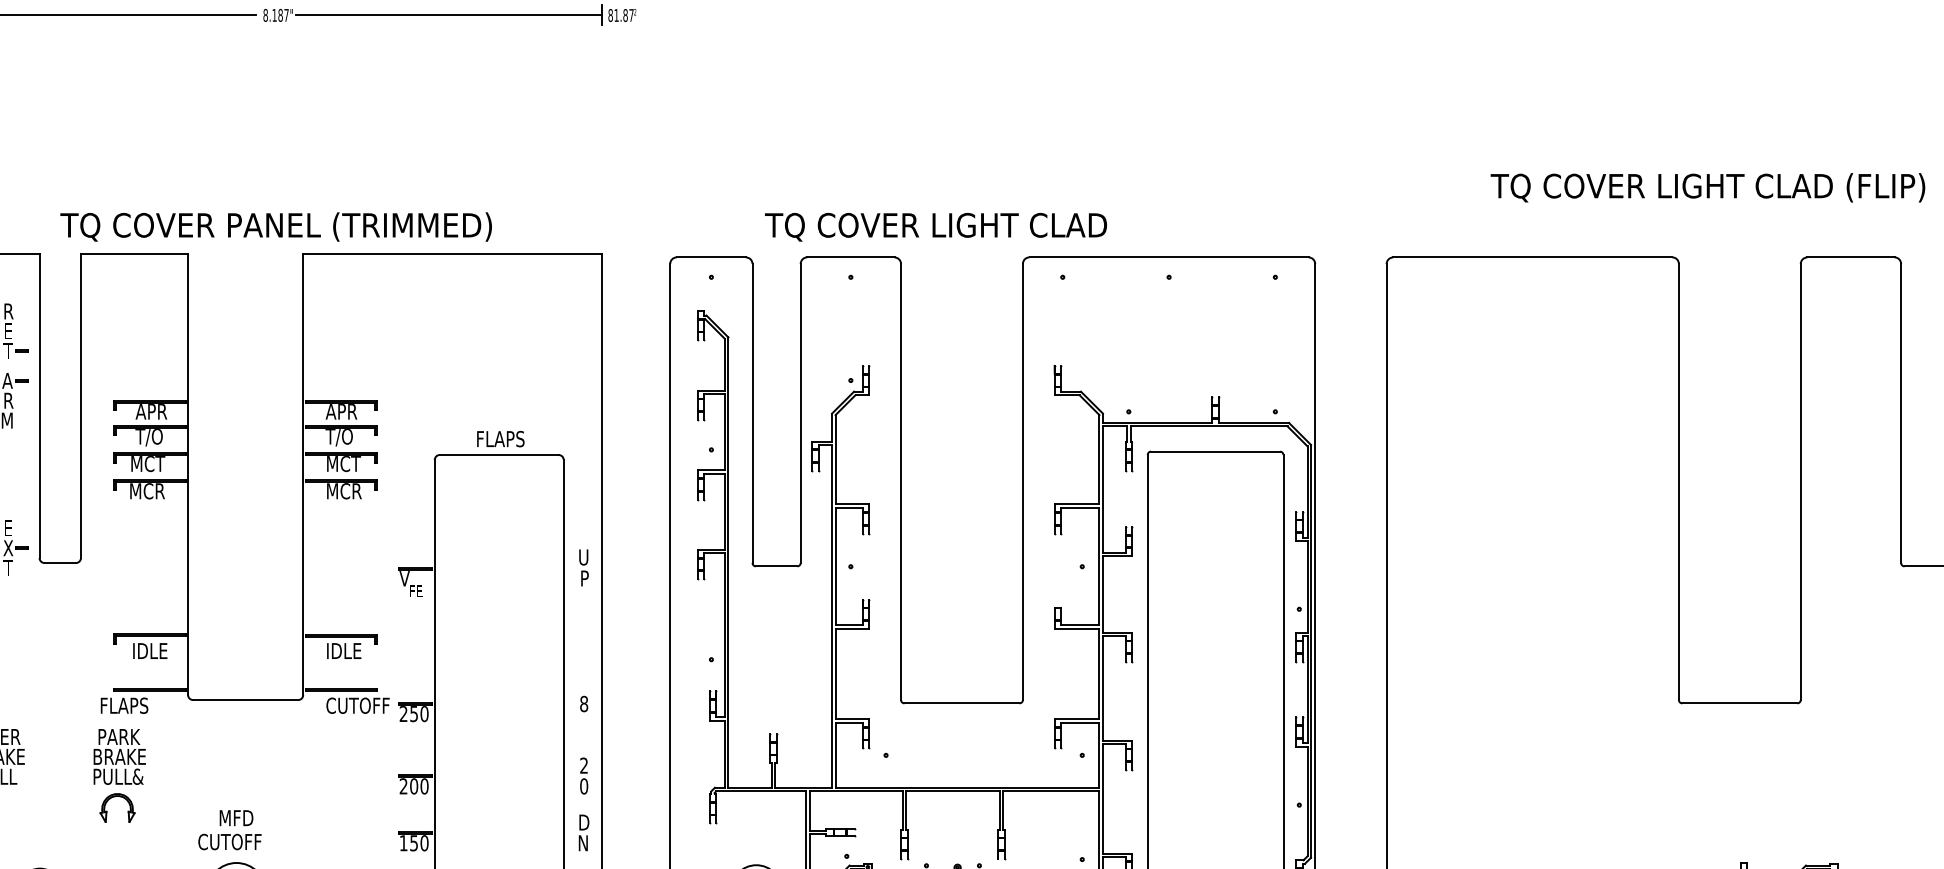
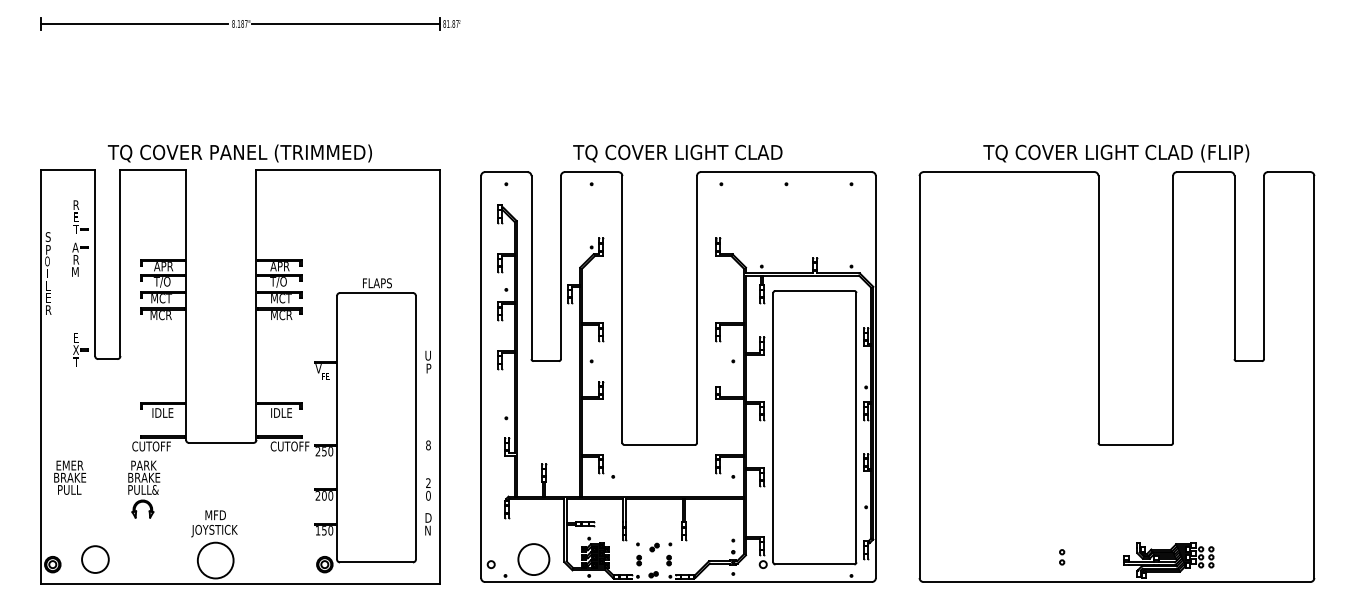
text: (1708, 187) -> (1116, 153), moved
text: (935, 227) -> (677, 153), moved
text: (131, 705) -> (151, 446), FLAPS -> CUTOFF
text: (234, 843) -> (214, 530), CUTOFF -> JOYSTICK

